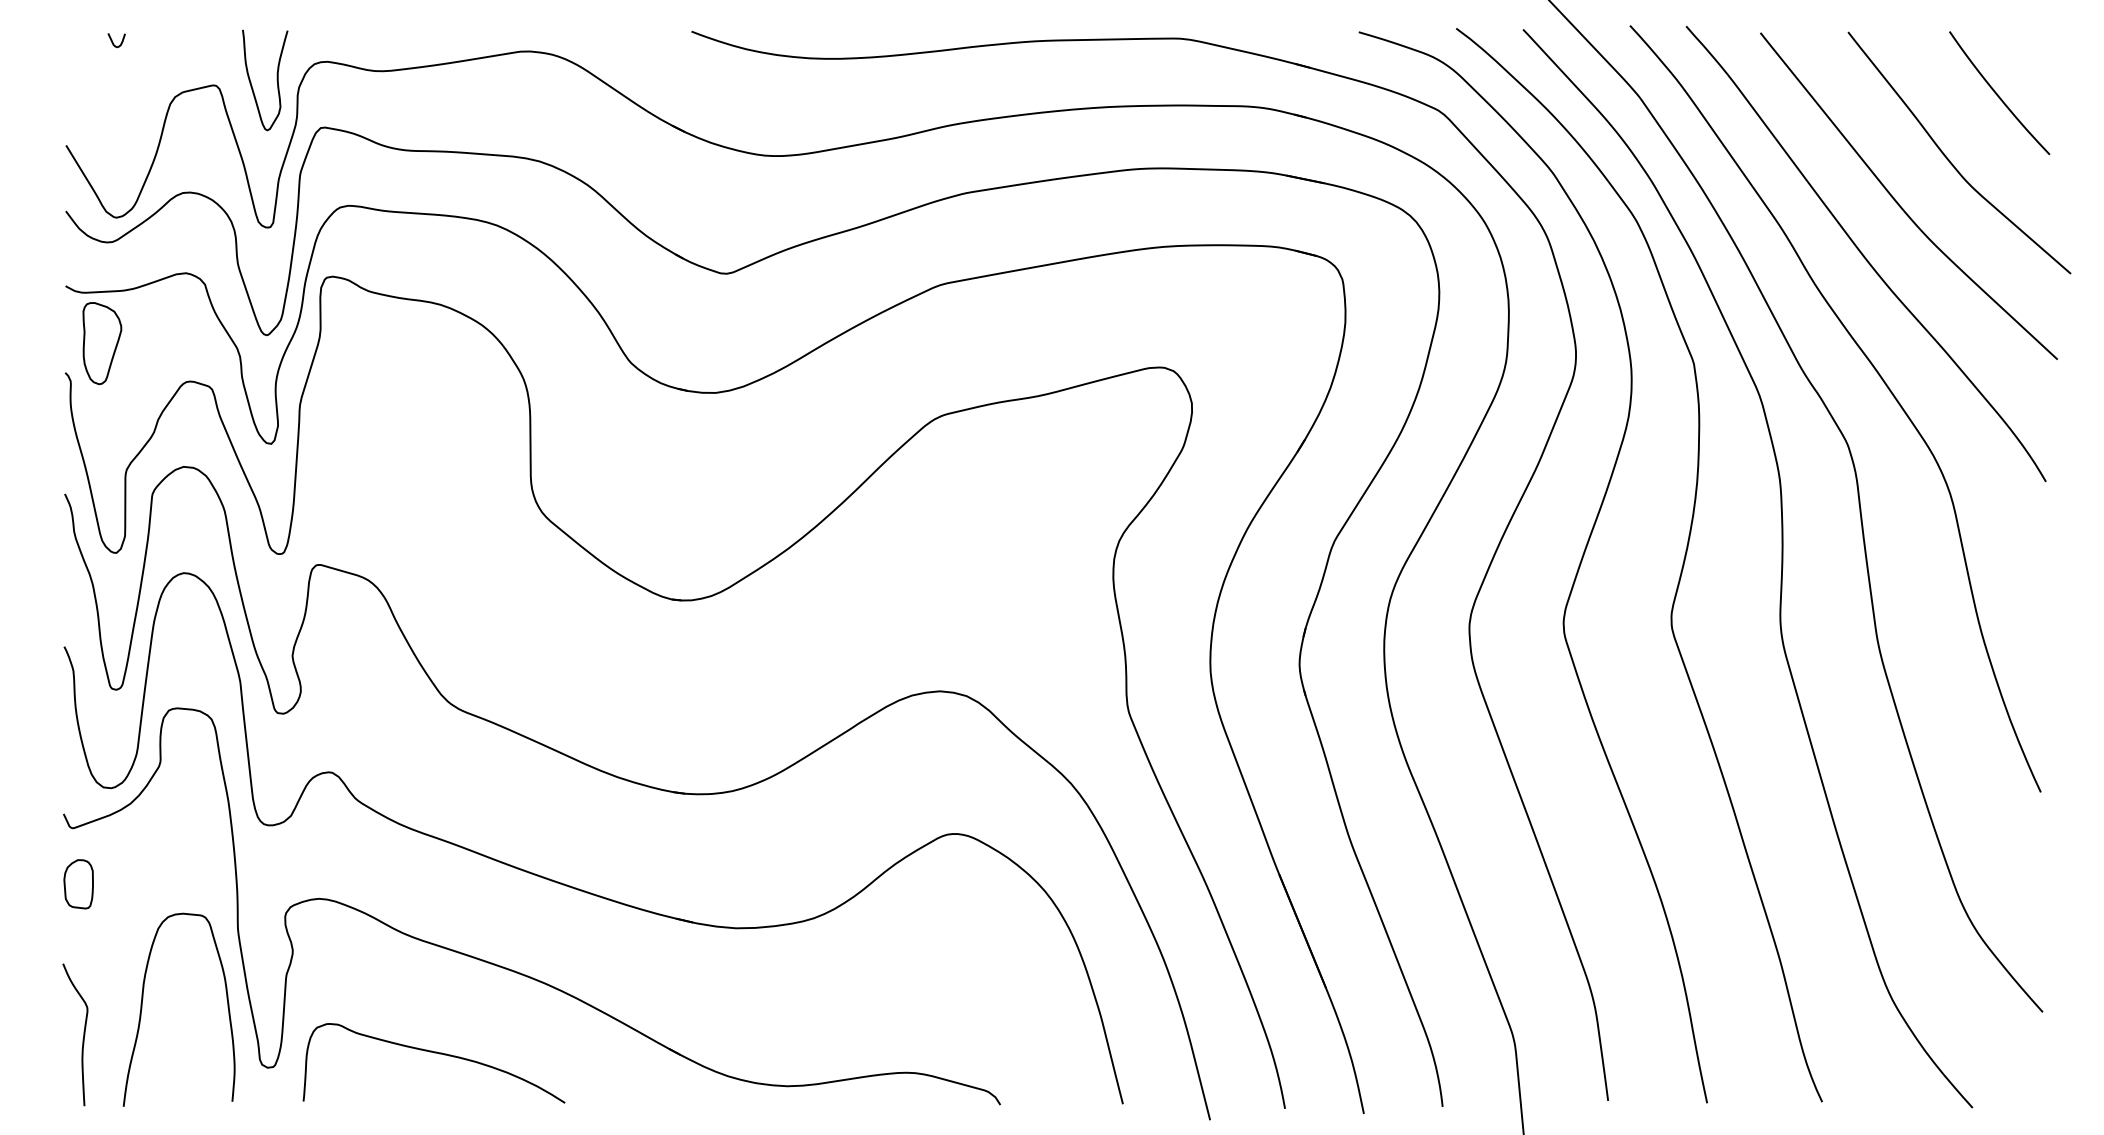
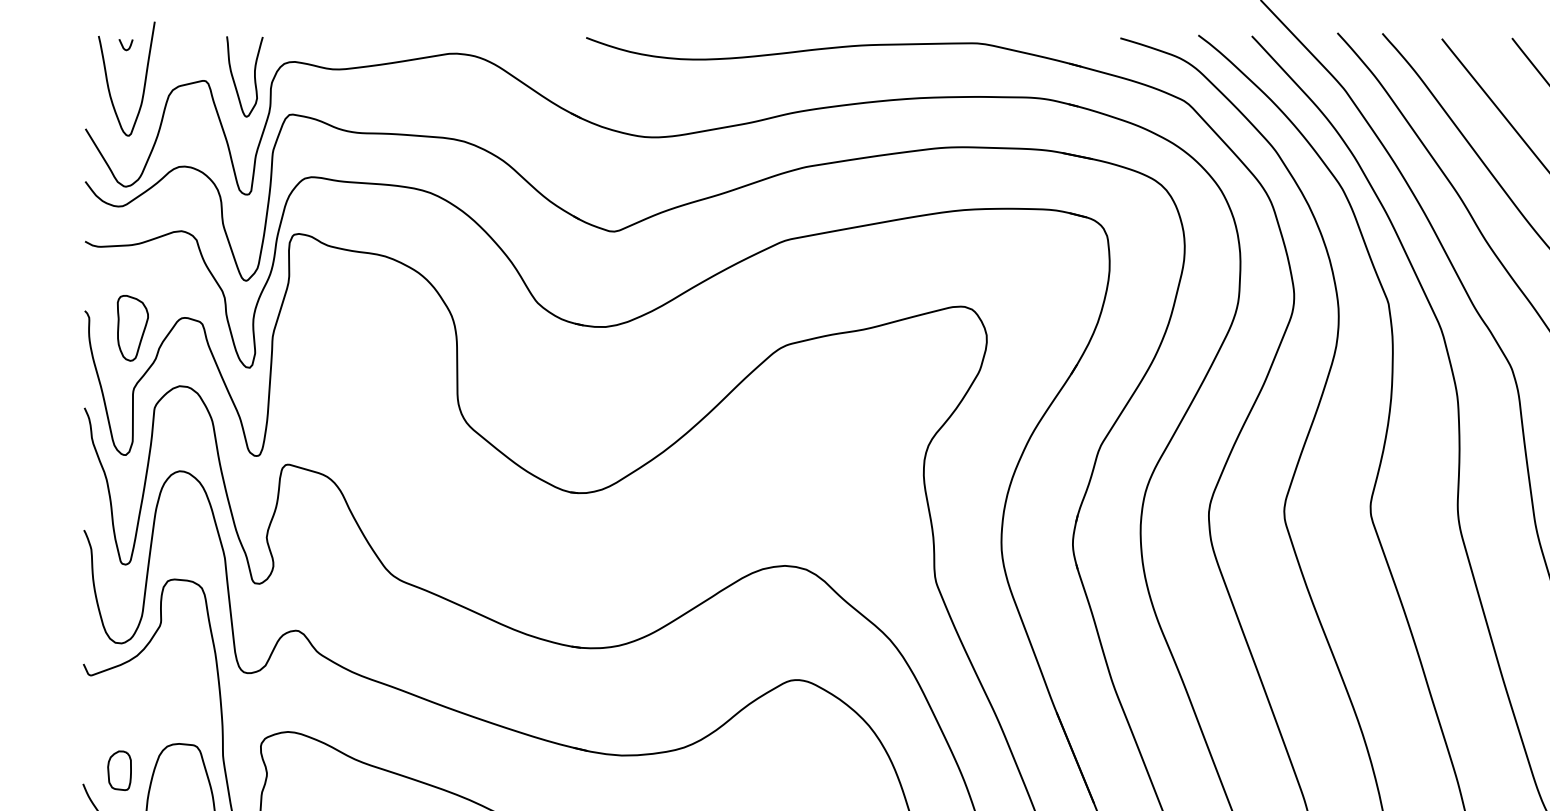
curve: (139, 87) -> (144, 82), added
part: (102, 343) -> (133, 328), moved
part: (78, 884) -> (119, 770), moved

